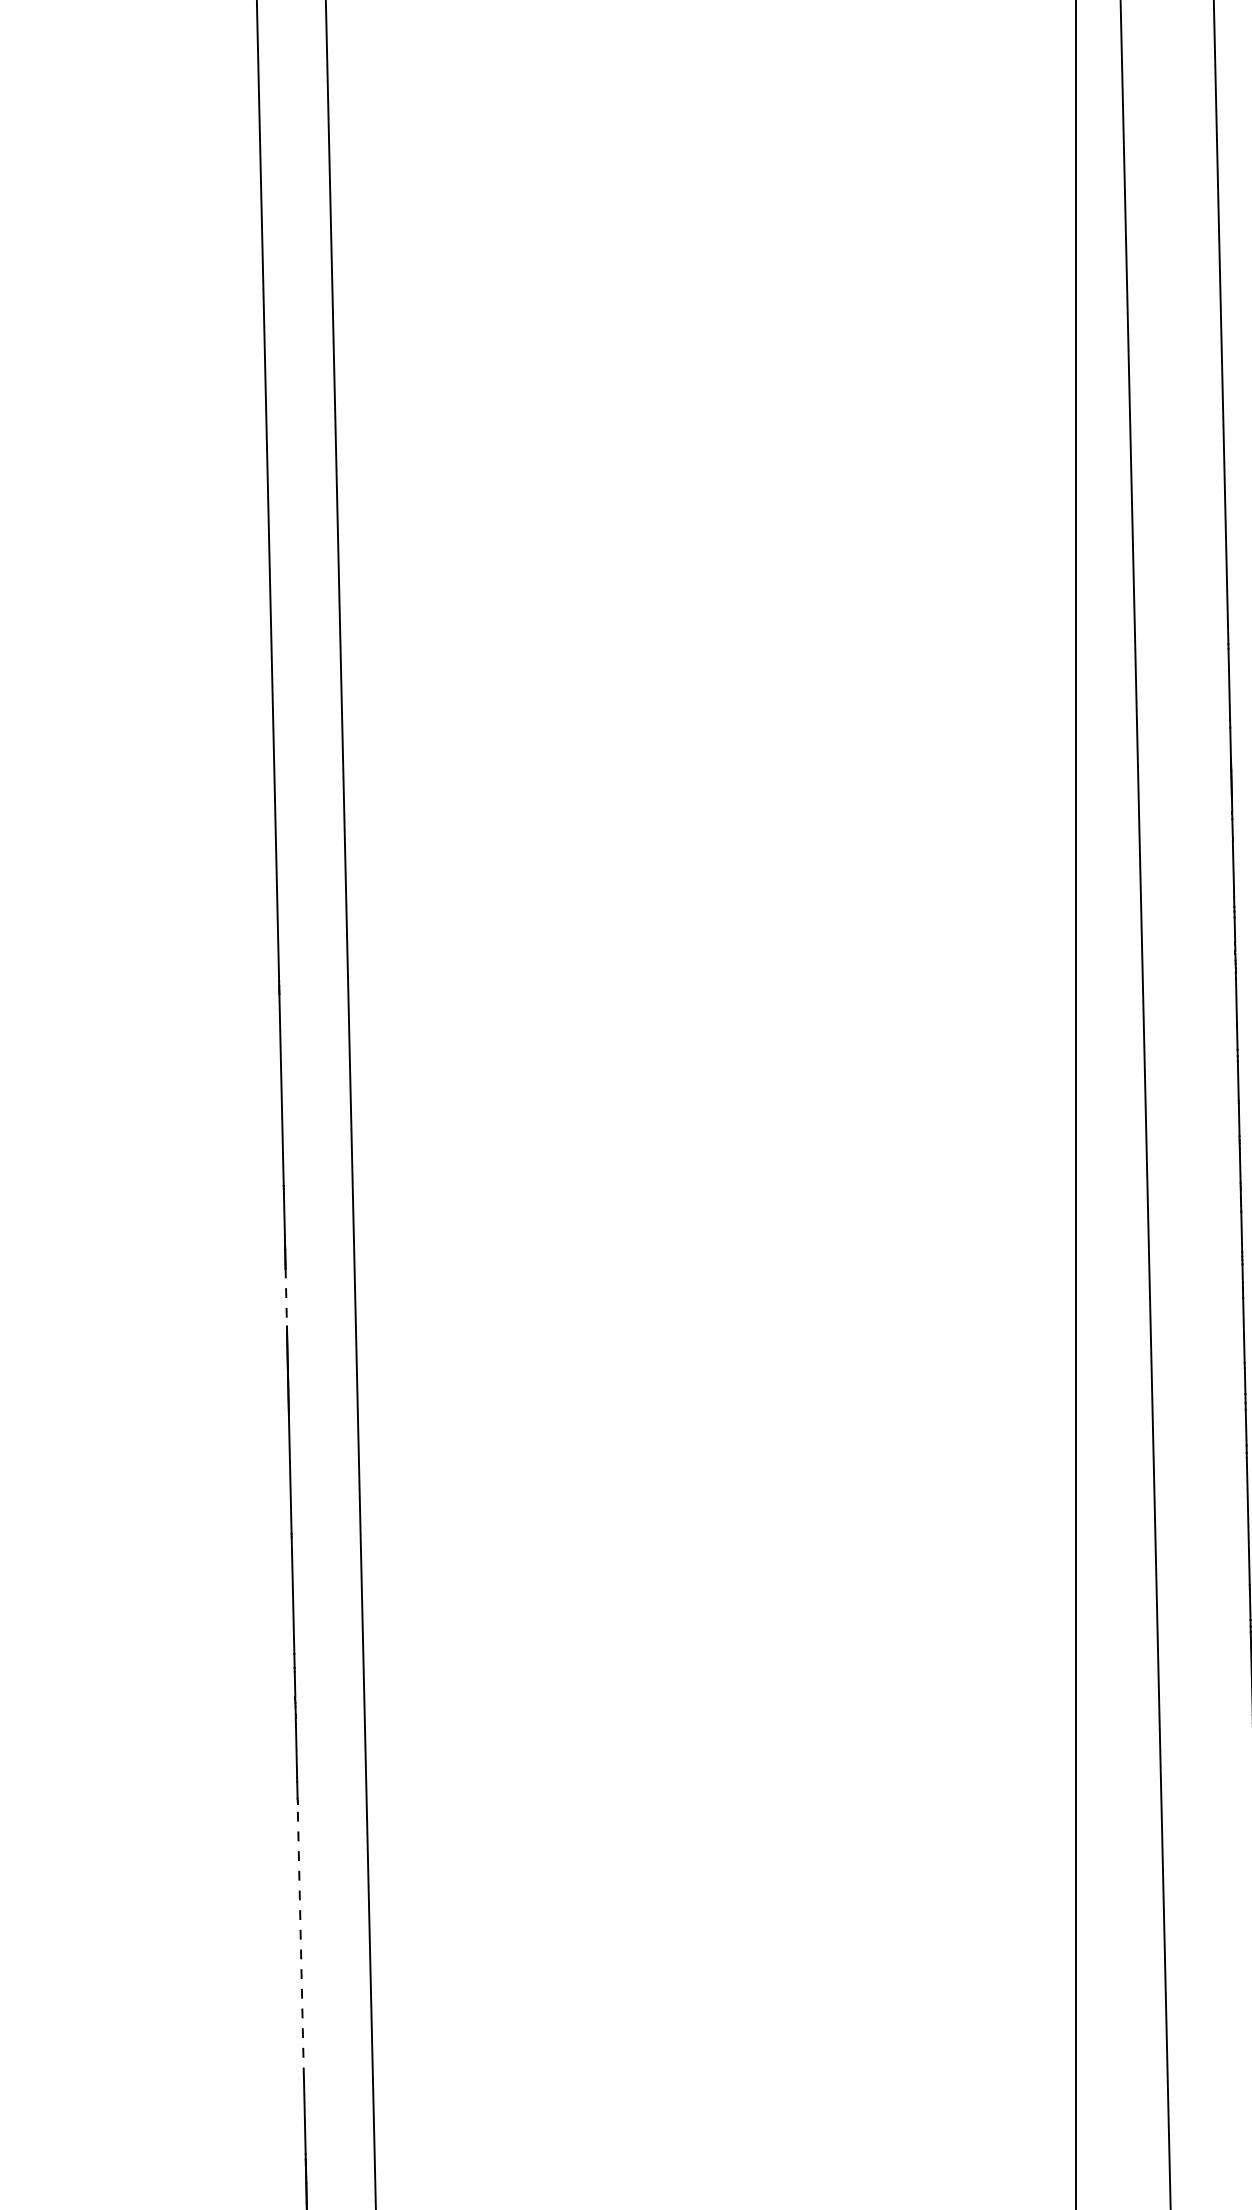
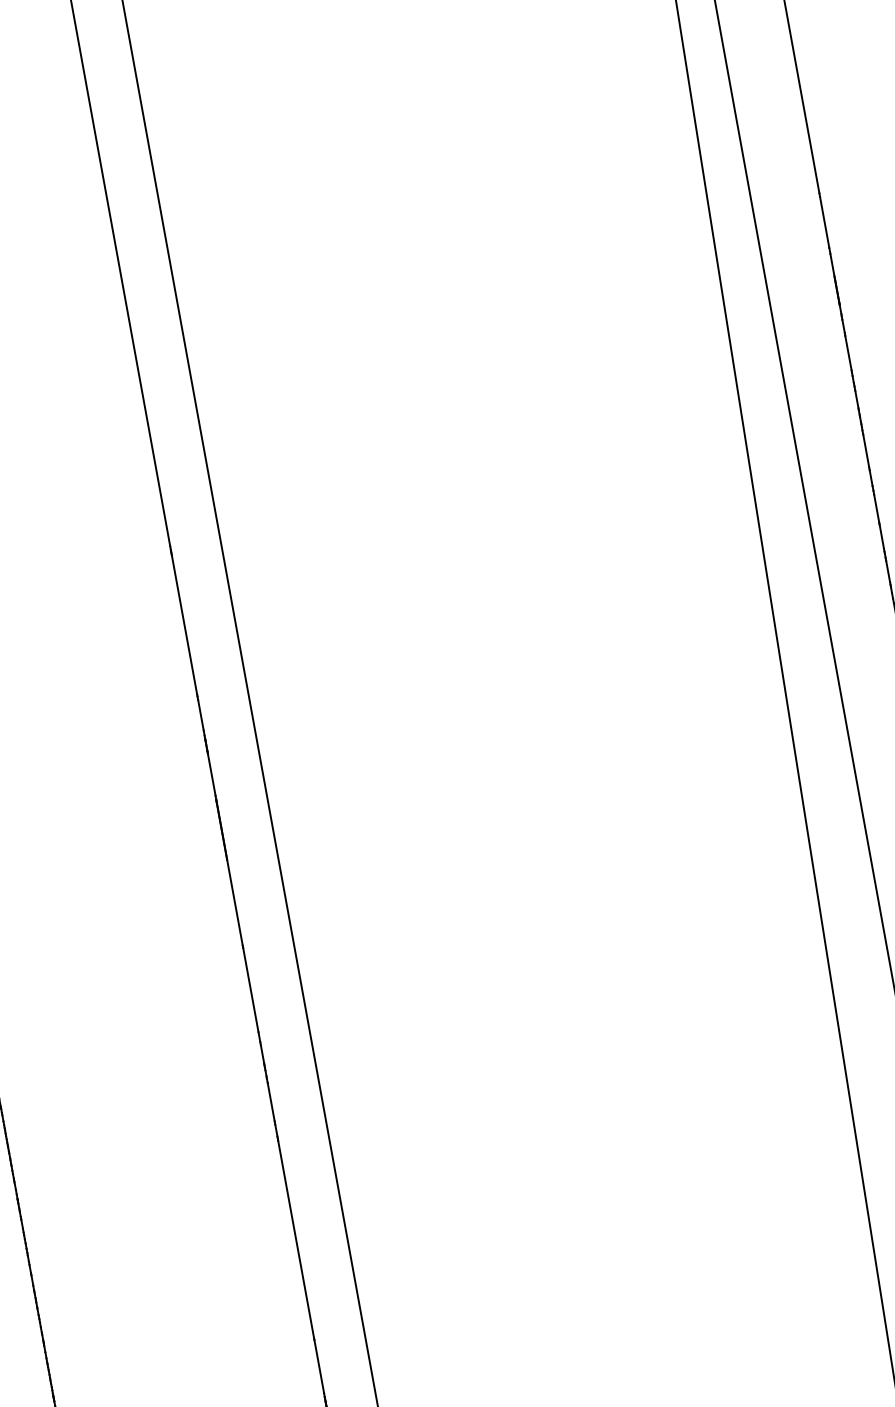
line: (286, 1297) -> (211, 774), dashed -> solid
line: (300, 1940) -> (295, 1239), dashed -> solid

